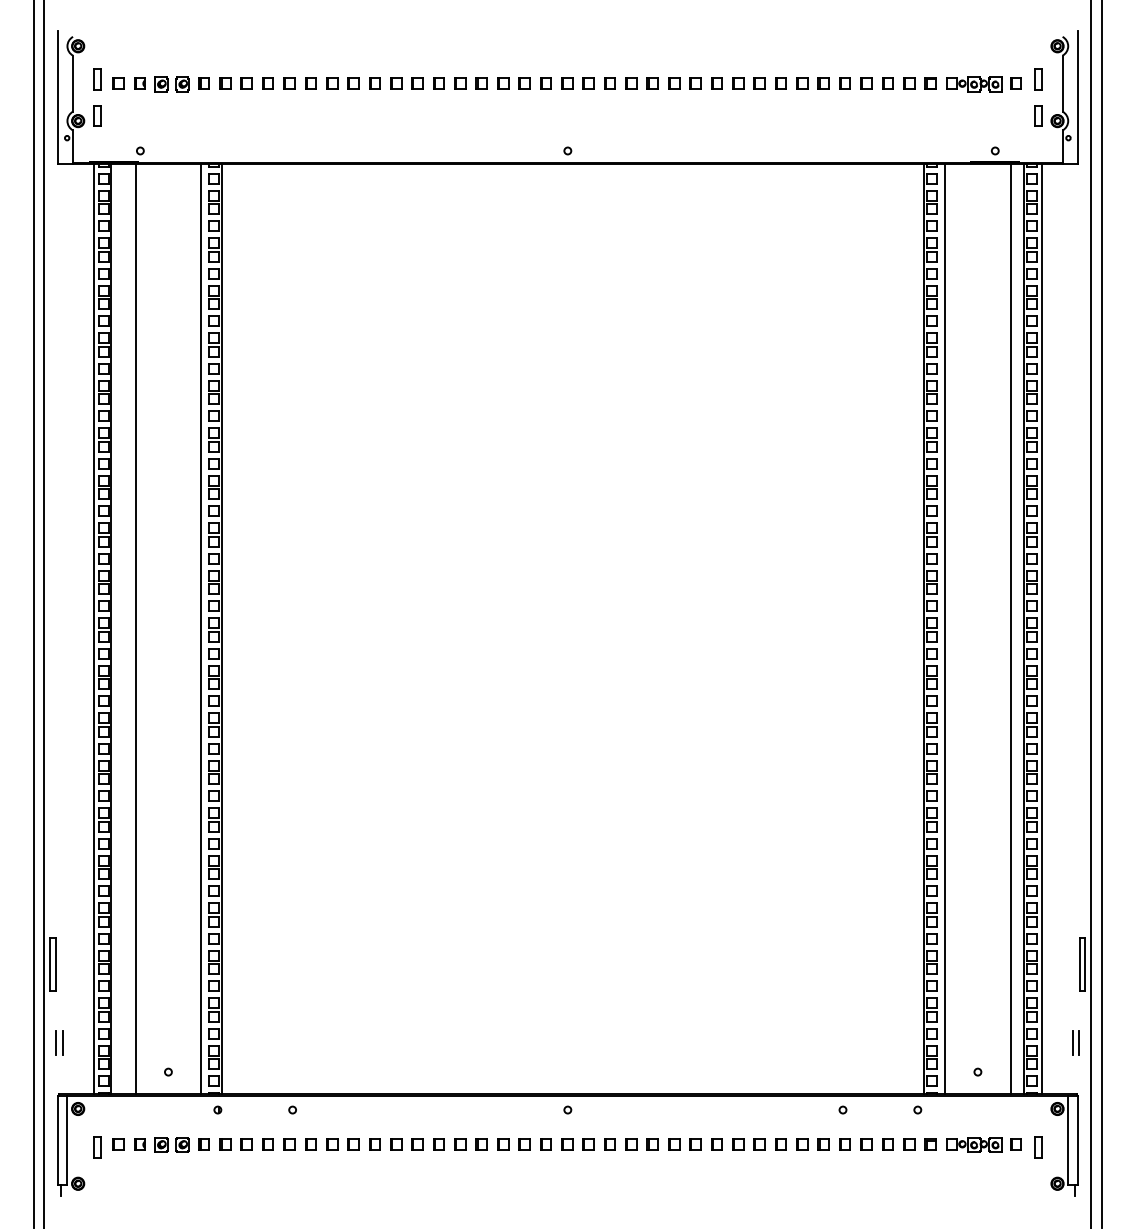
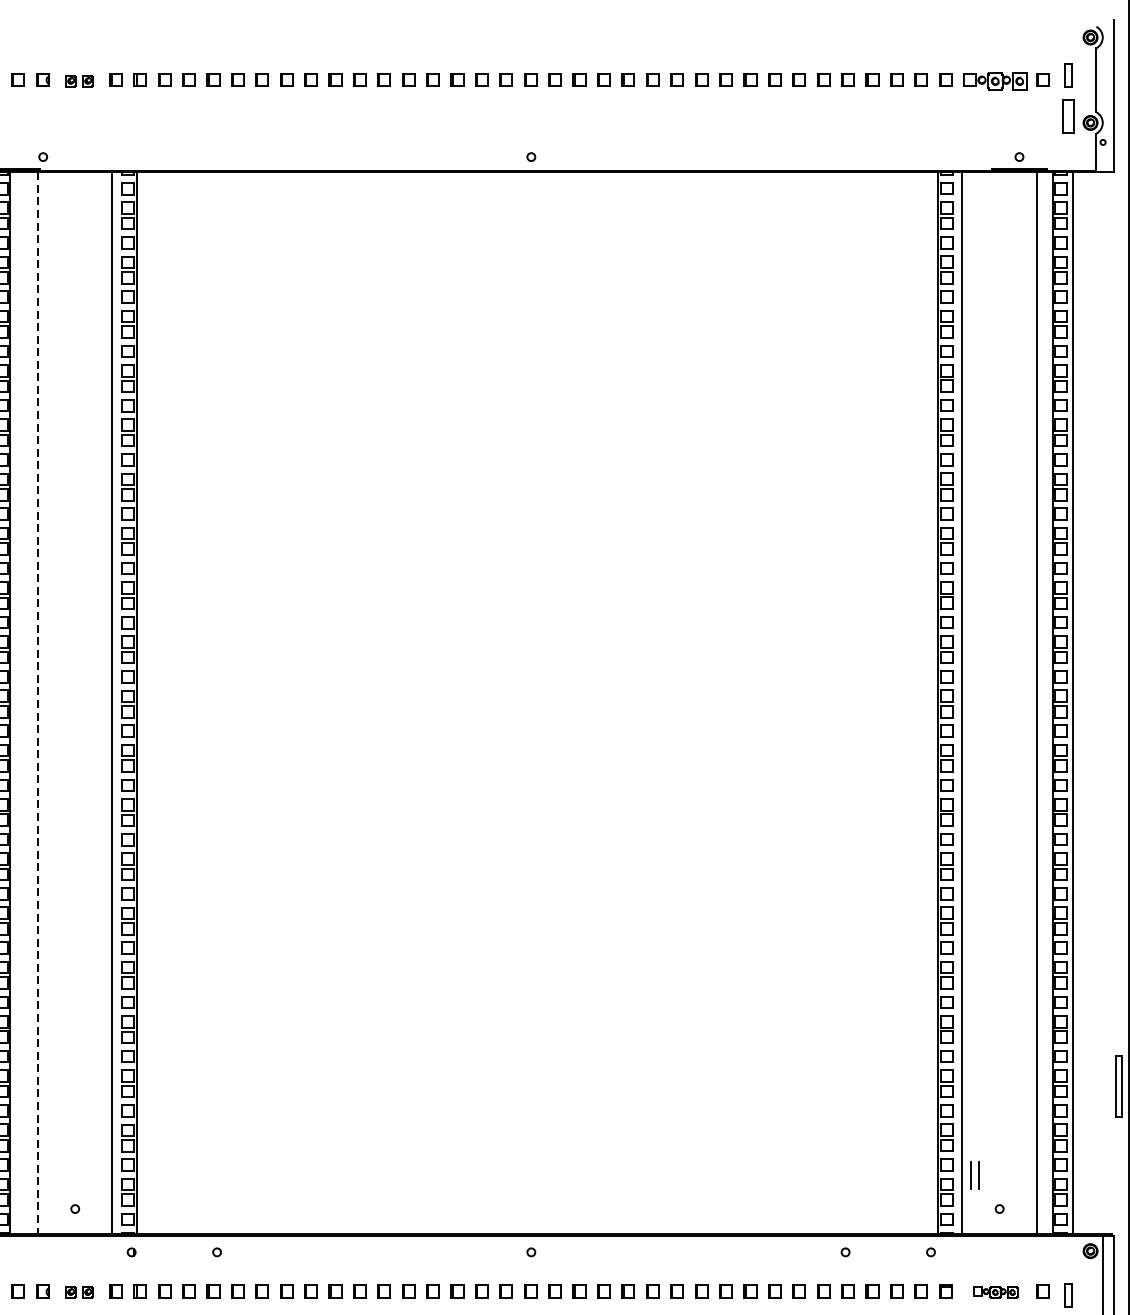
part: (171, 84) -> (78, 81), size x0.7
part: (1038, 115) -> (1068, 116), size x1.4
line: (135, 629) -> (37, 703), solid -> dashed
part: (1075, 1042) -> (974, 1175), moved
part: (171, 1144) -> (78, 1291), size x0.7
part: (974, 1144) -> (995, 1291), size x0.7

